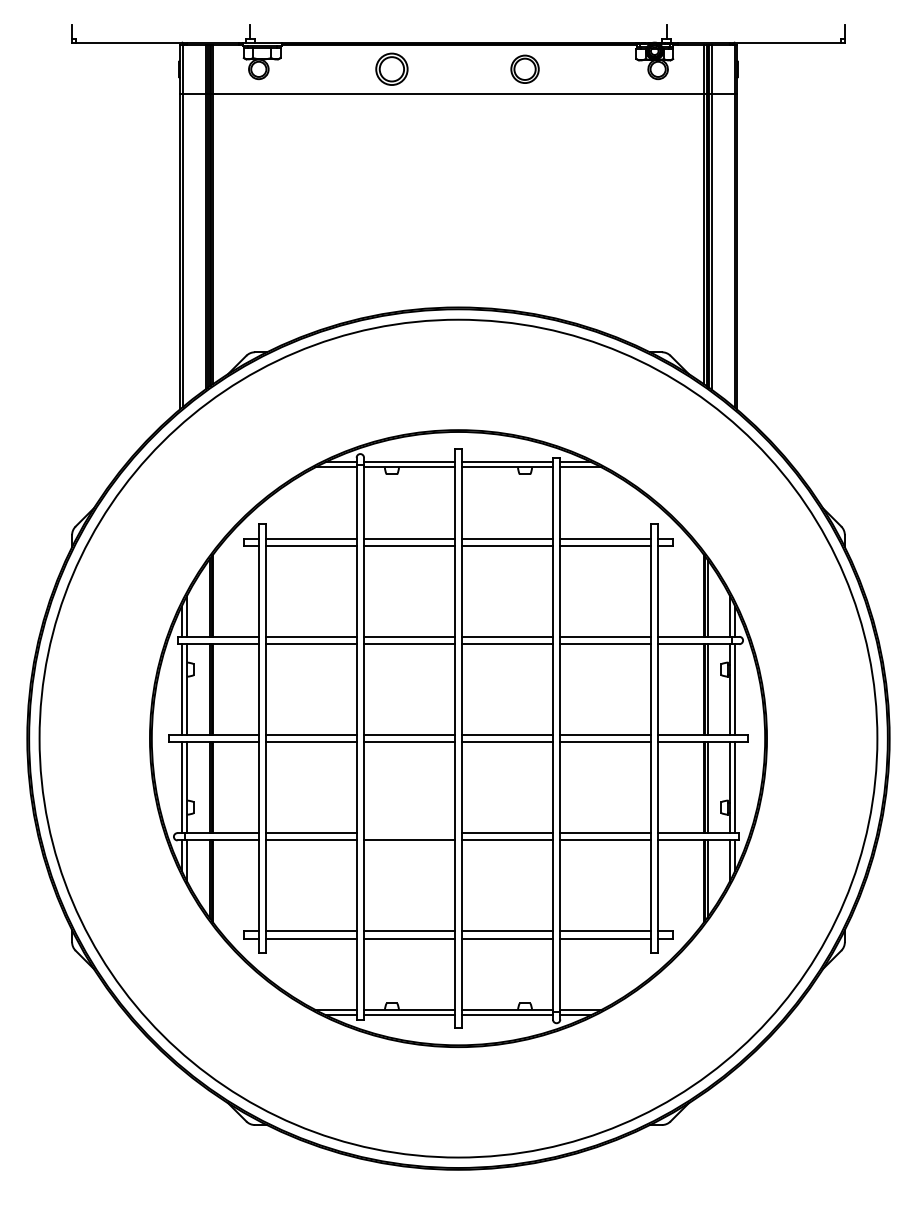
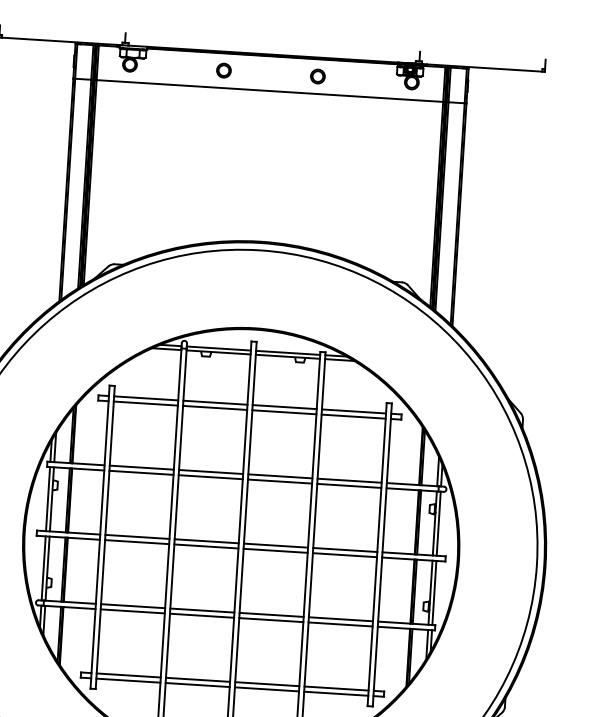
part: (391, 69) -> (223, 70), size x0.62
part: (524, 69) -> (317, 76), size x0.71
line: (409, 833) -> (202, 610), added

